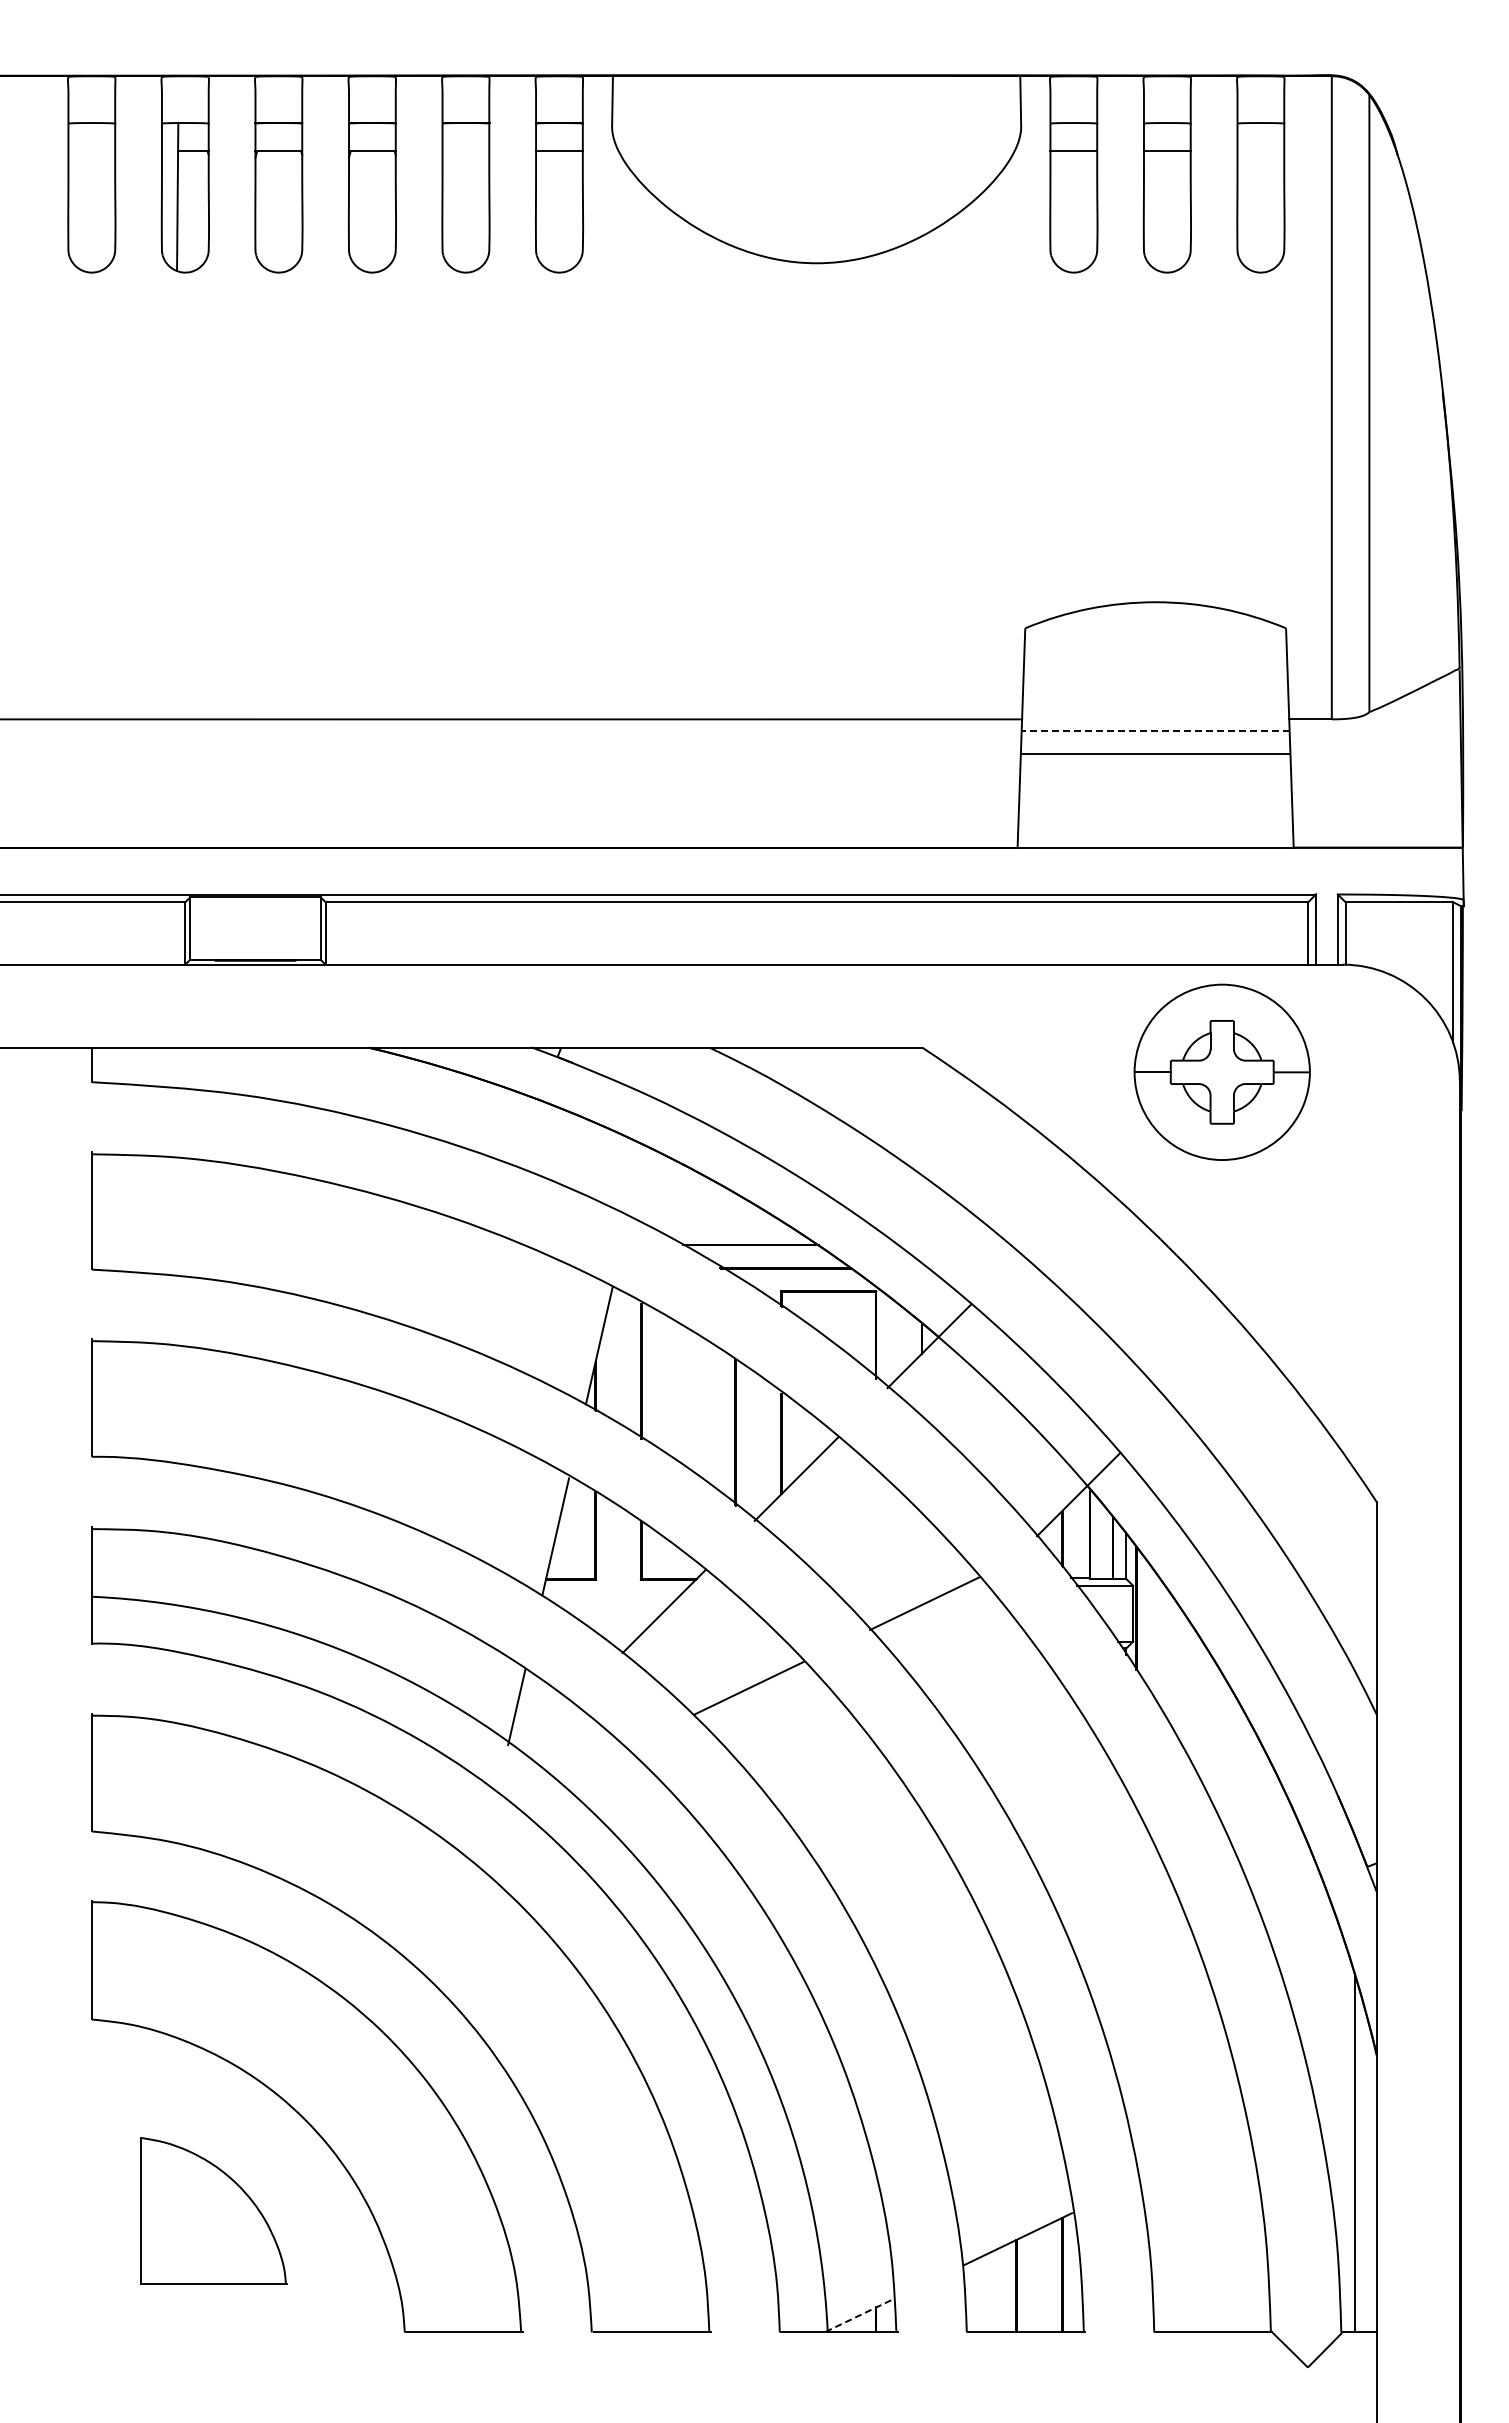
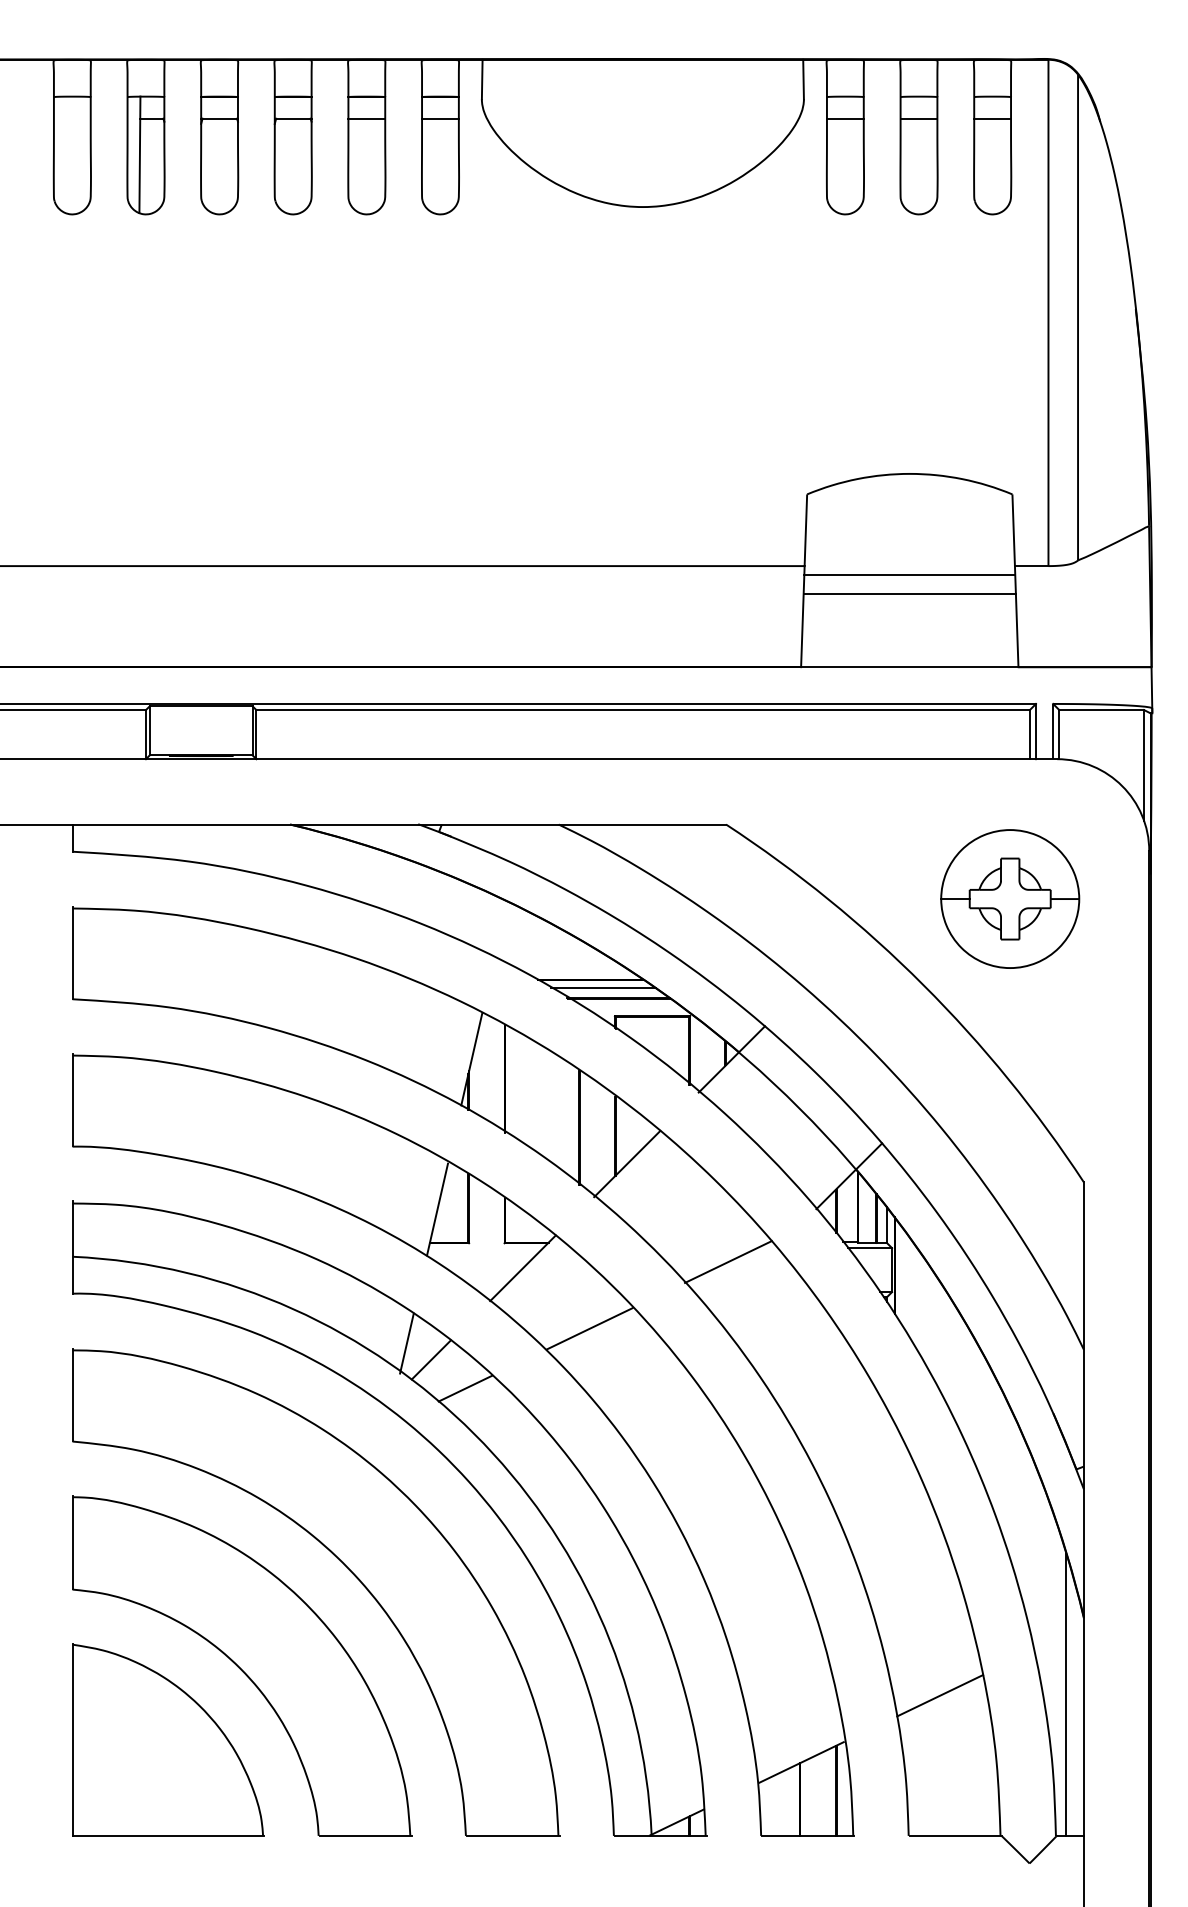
line: (465, 151) -> (366, 119), added
line: (1260, 151) -> (992, 119), added
line: (1155, 730) -> (909, 574), dashed -> solid
part: (1221, 1071) -> (1009, 898), moved
line: (766, 1255) -> (603, 988), added
line: (547, 1727) -> (431, 1359), added
line: (591, 1763) -> (465, 1388), added
line: (1193, 2154) -> (939, 1695), added
part: (213, 2210) -> (168, 1739), size x1.67
line: (860, 2315) -> (677, 1822), dashed -> solid

